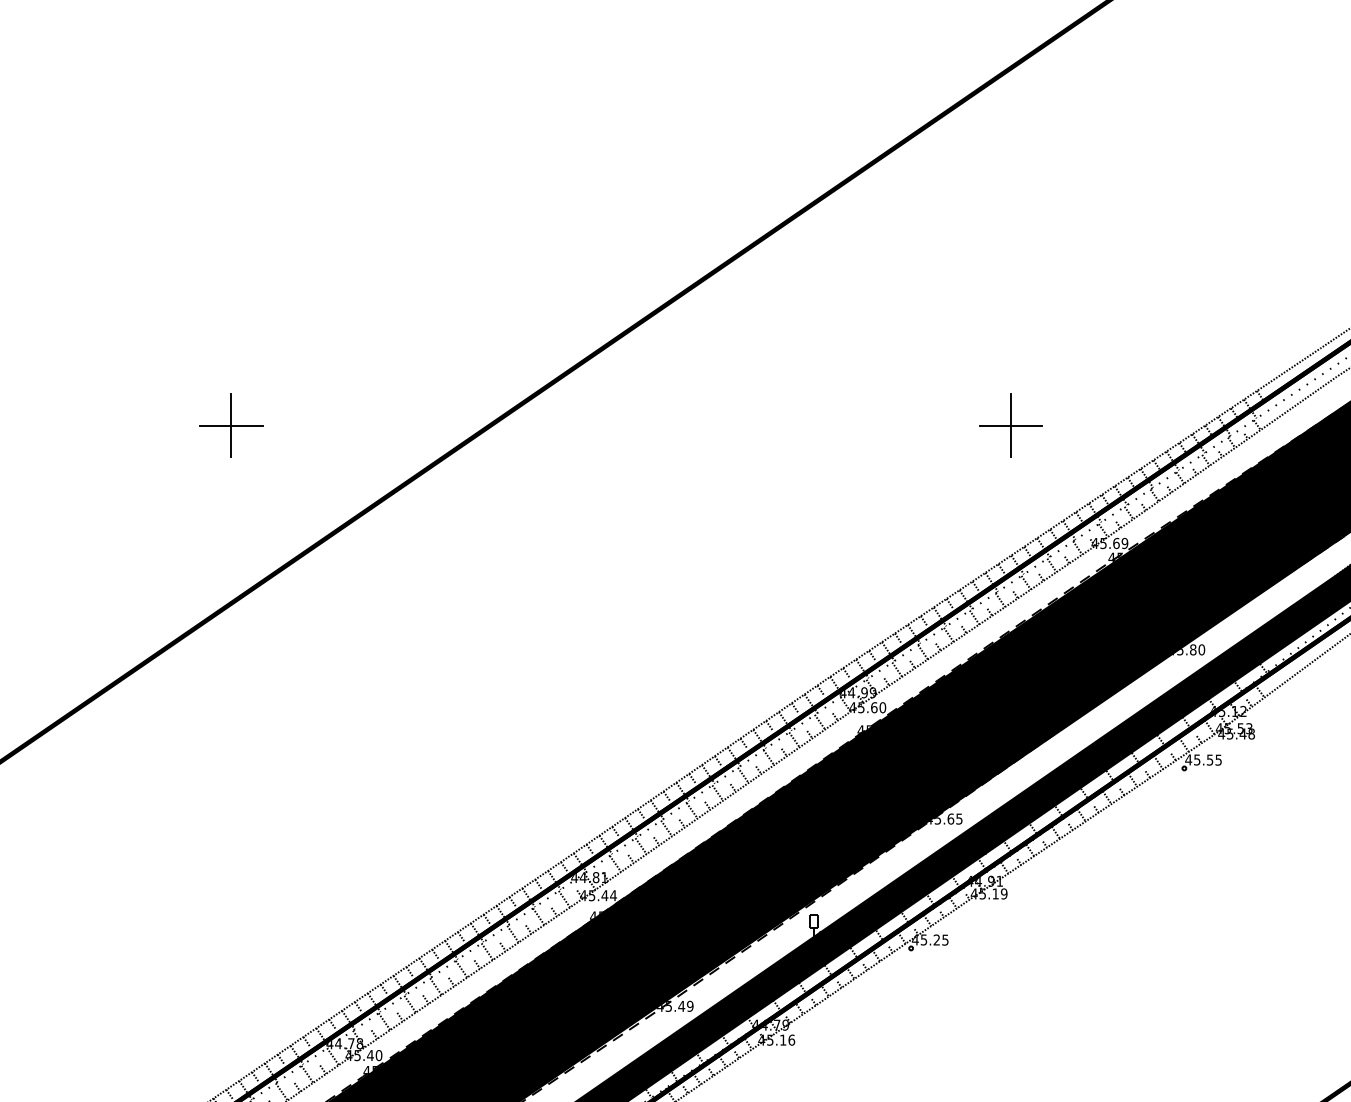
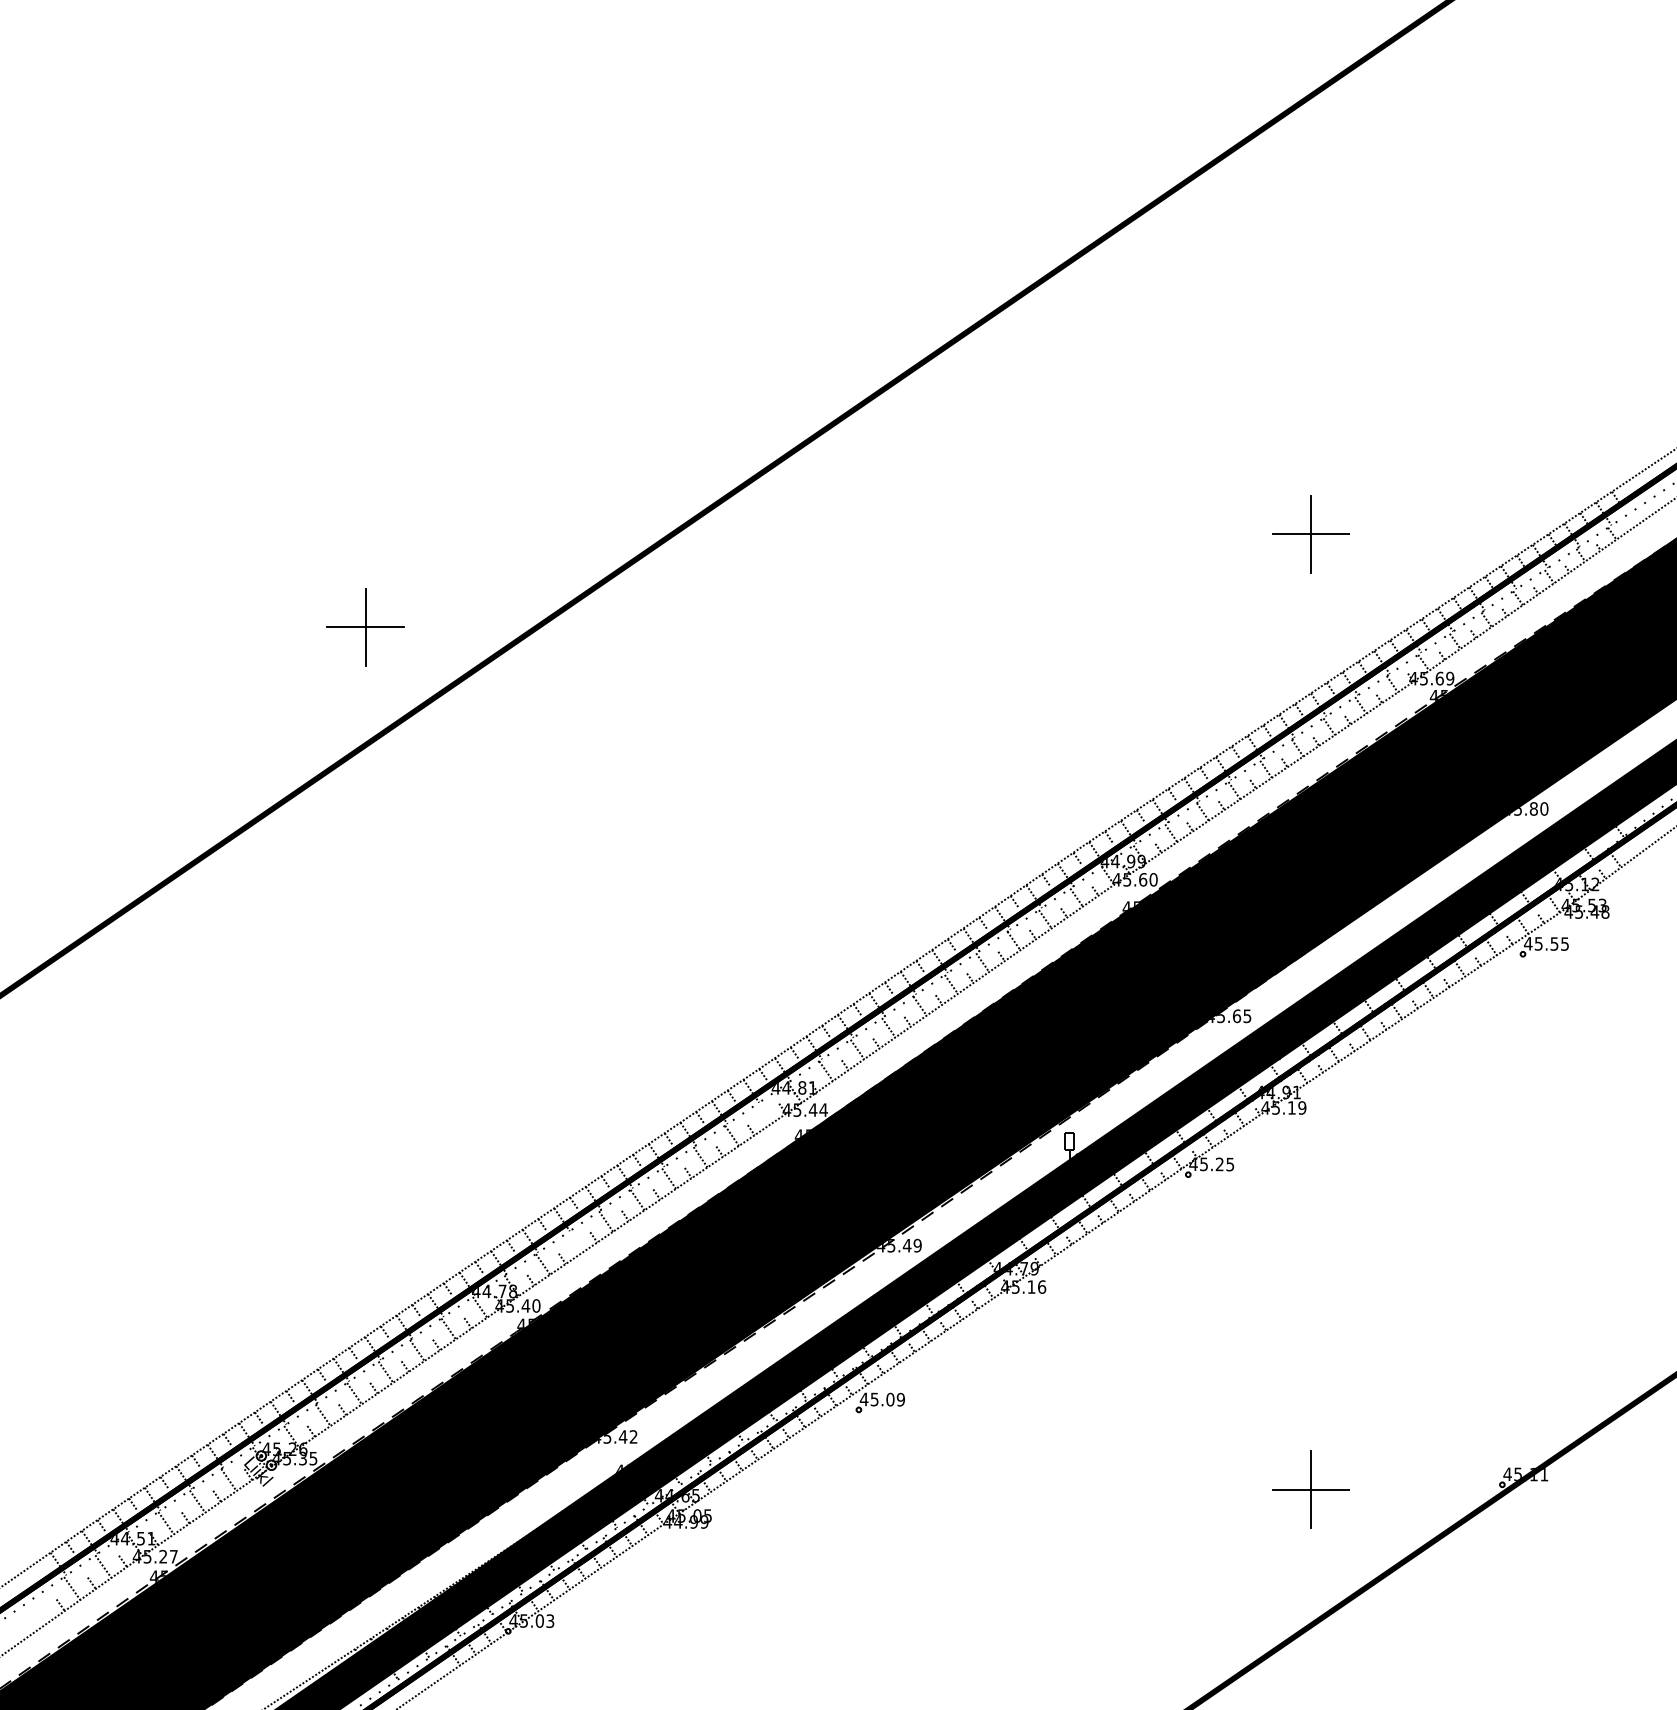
part: (231, 425) -> (365, 627), moved
line: (564, 899) -> (763, 1114), removed
line: (410, 1003) -> (574, 1242), removed

